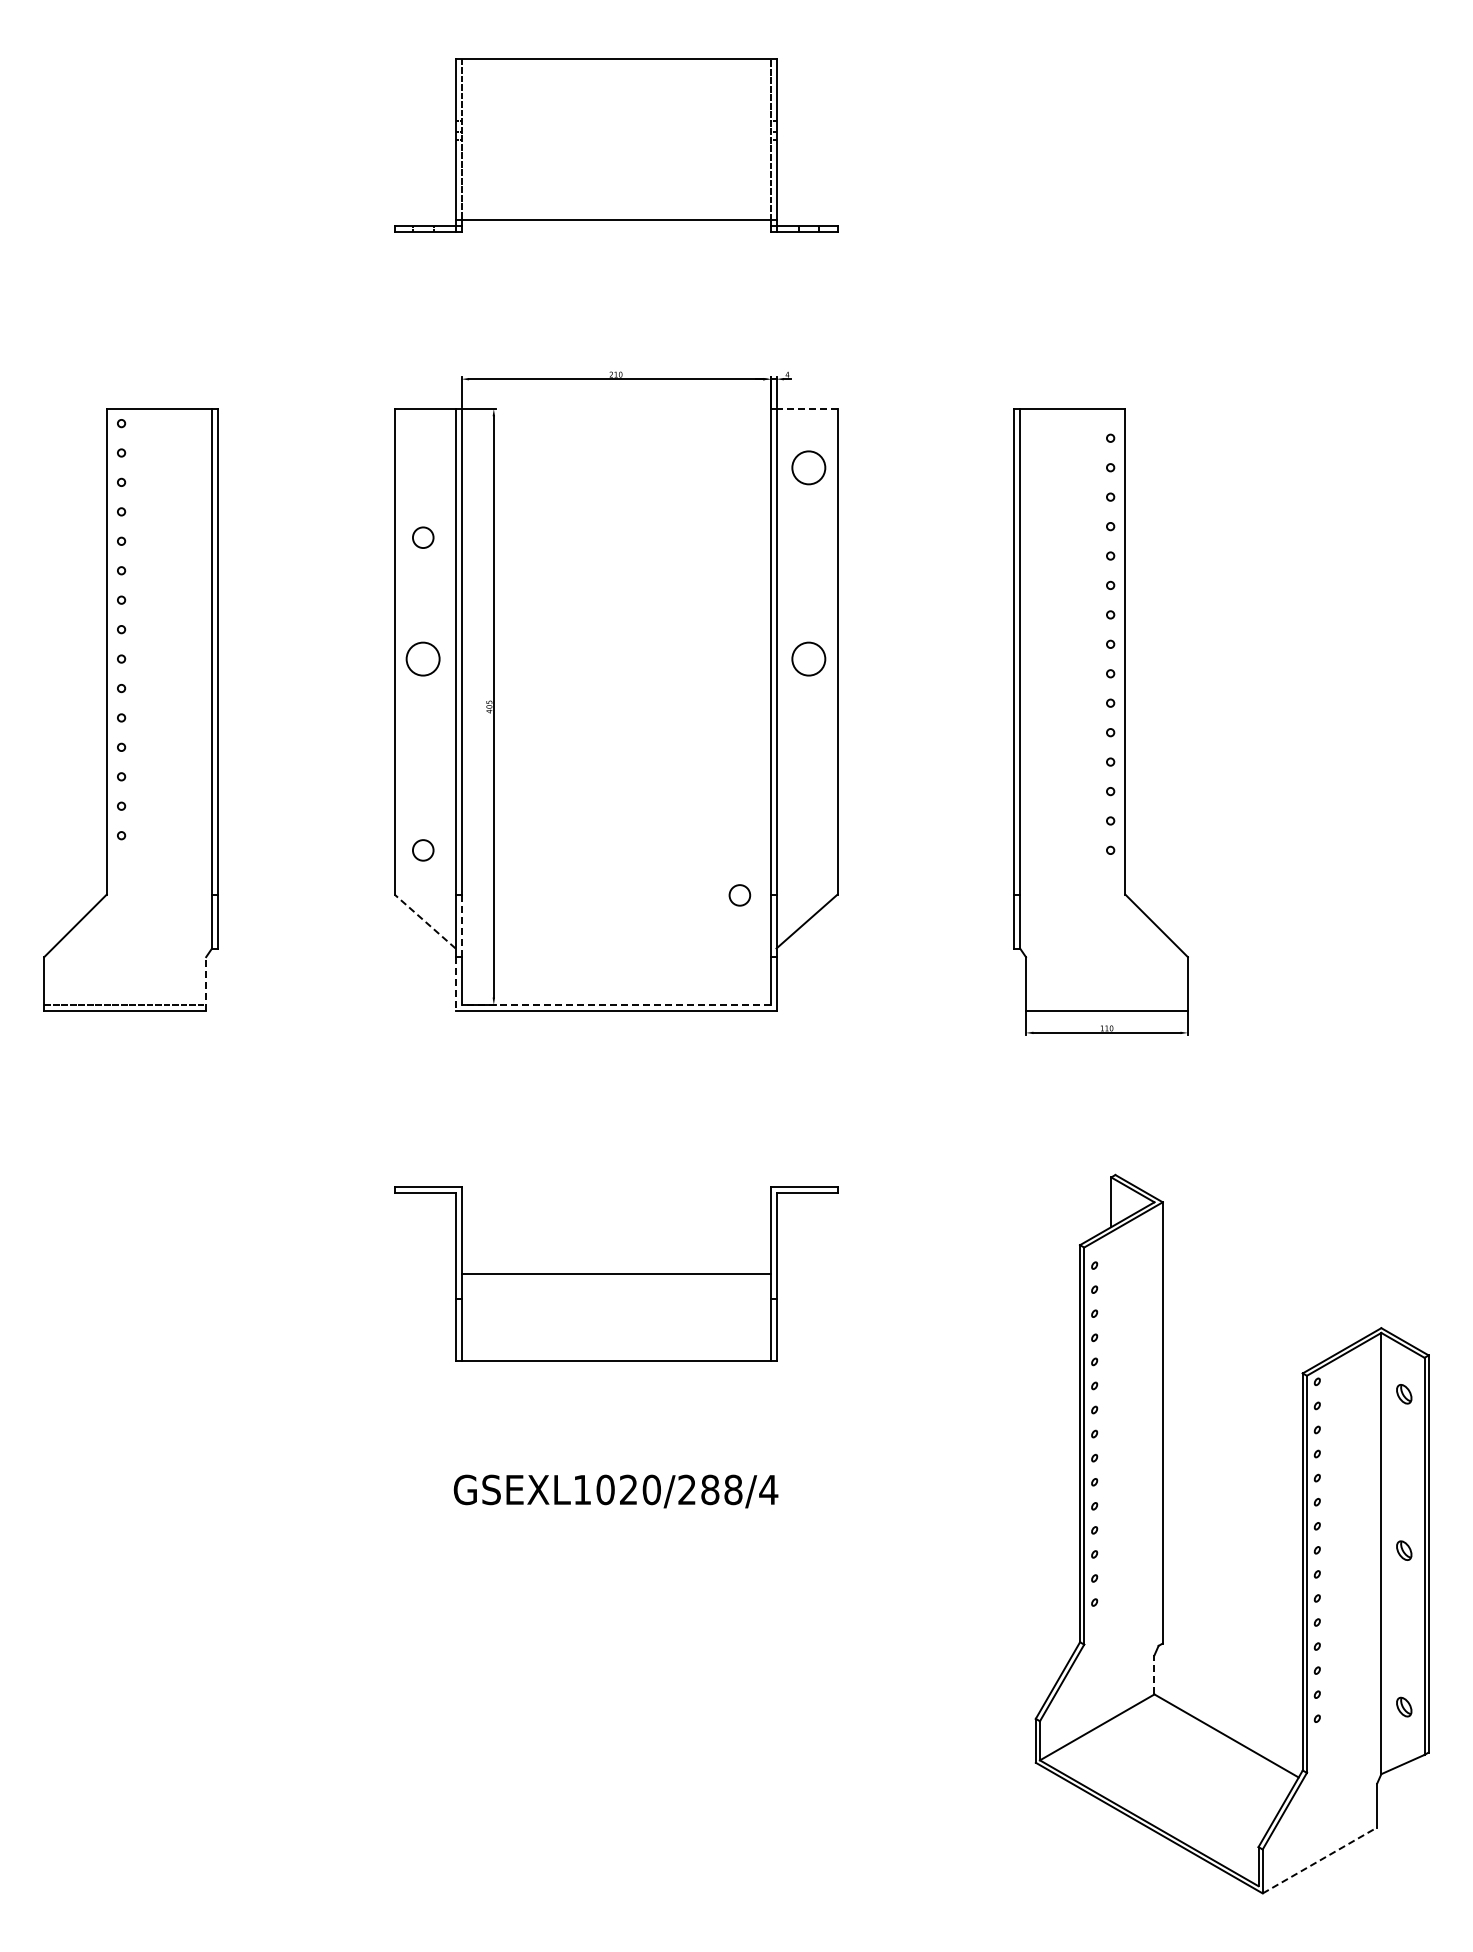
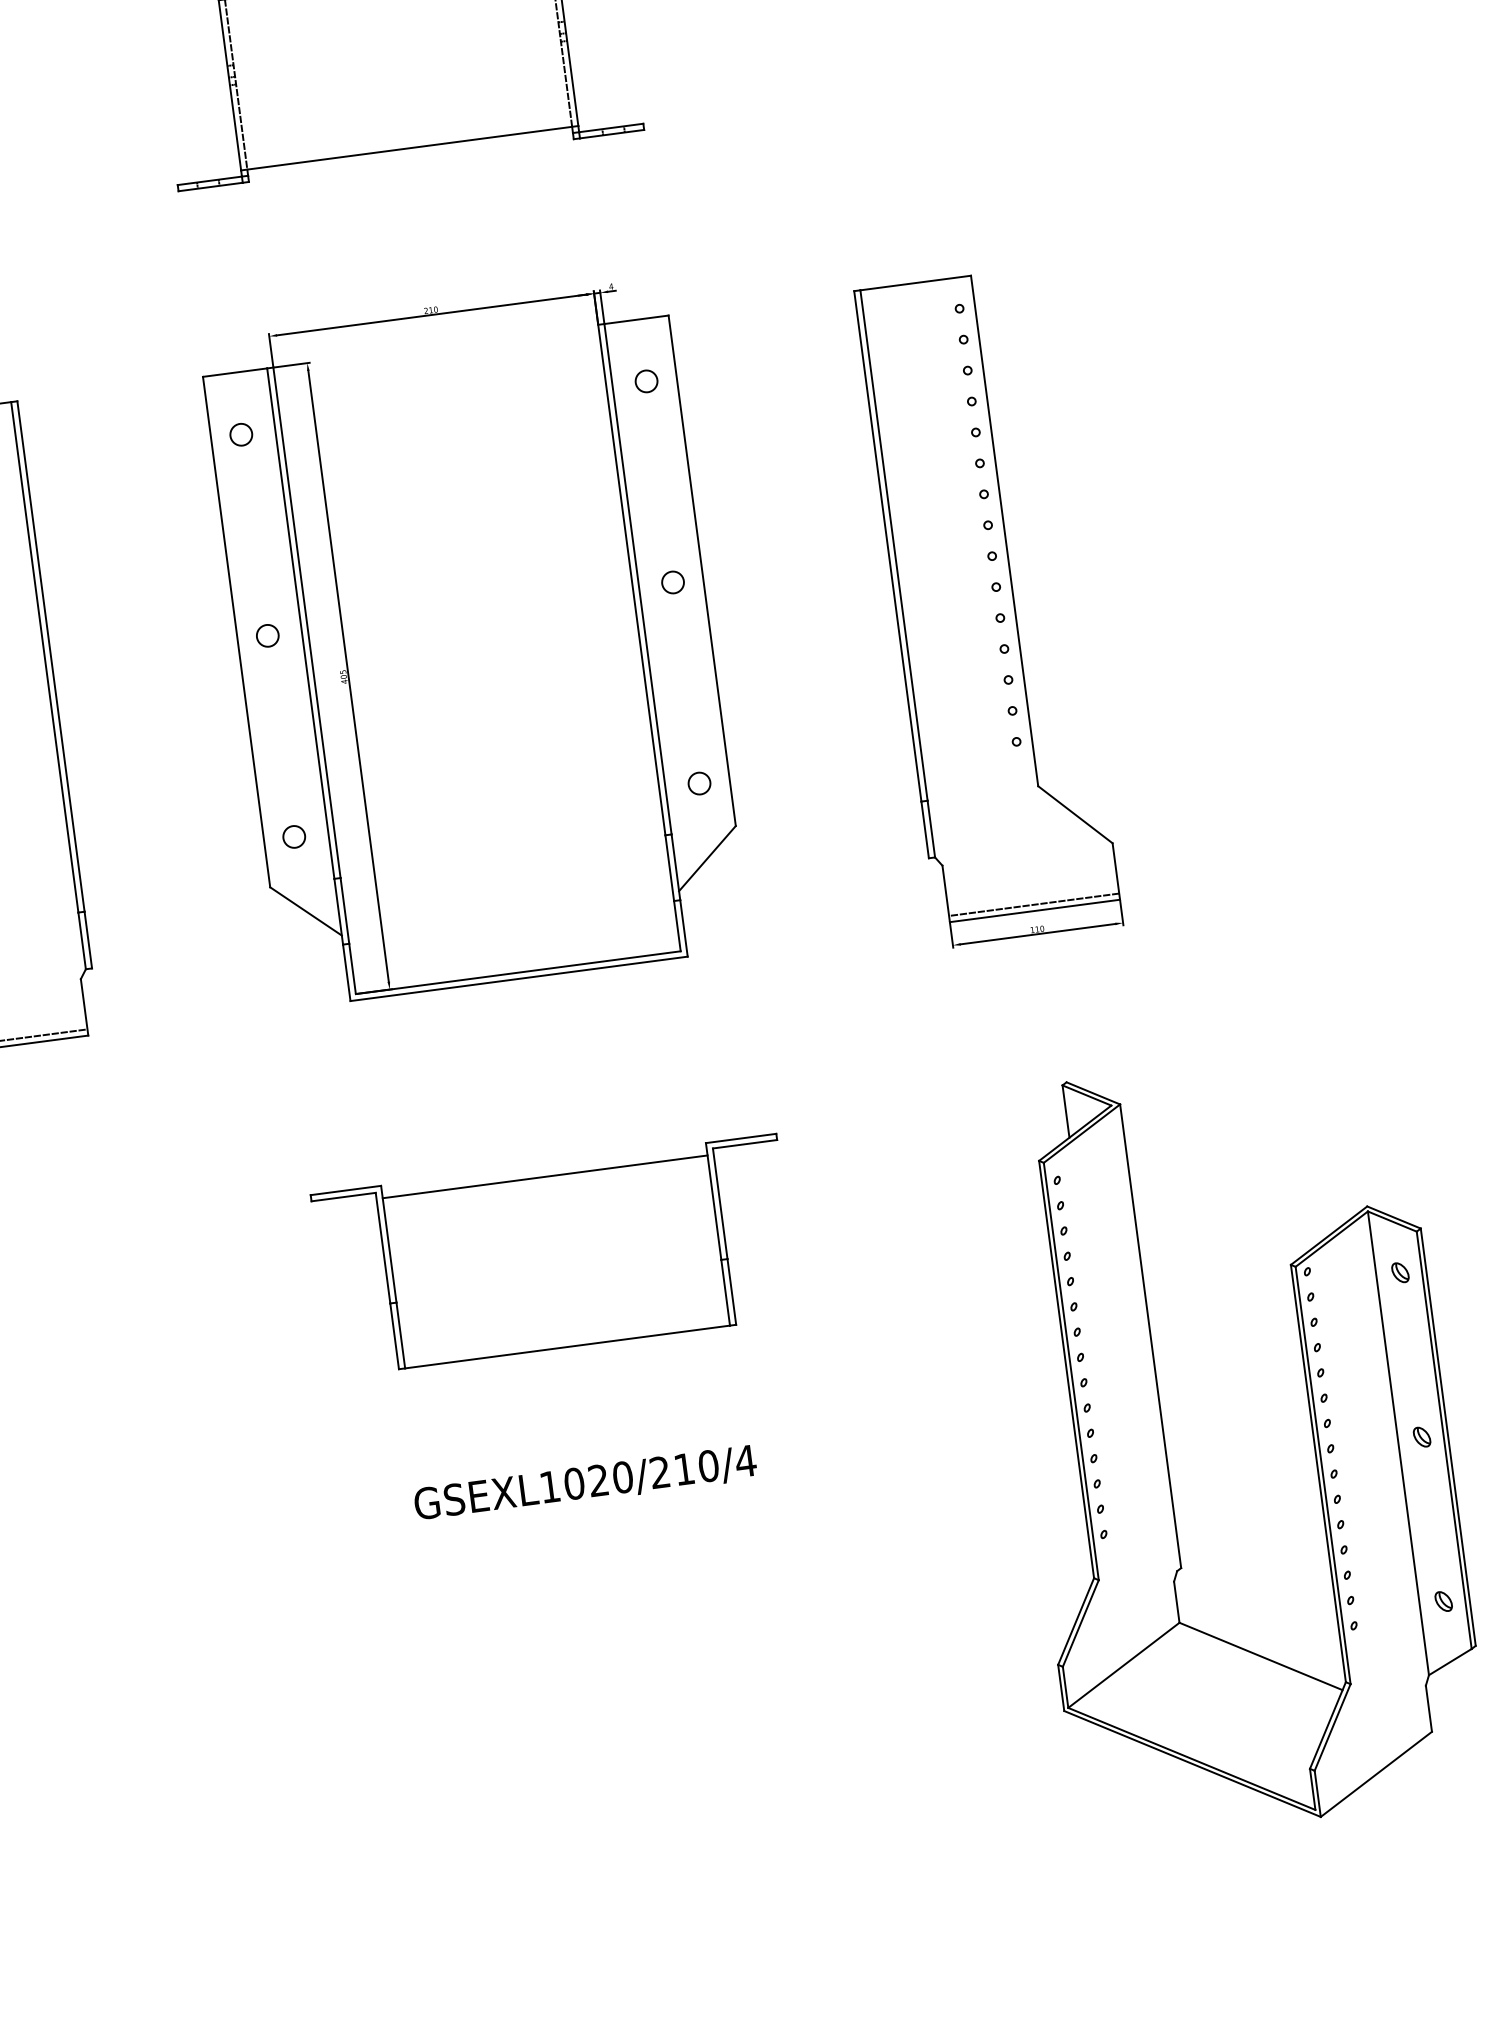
line: (807, 408) -> (636, 319), dashed -> solid
circle: (808, 467) -> (646, 381), size x0.62
circle: (423, 537) -> (241, 434), moved
circle: (423, 658) -> (267, 635), size x0.62
circle: (808, 658) -> (672, 581), size x0.62
circle: (739, 895) -> (699, 783), moved
line: (425, 921) -> (306, 911), dashed -> solid
line: (461, 926) -> (344, 911), dashed -> solid
line: (206, 983) -> (84, 1006), dashed -> solid
line: (455, 983) -> (346, 972), dashed -> solid
line: (616, 1004) -> (518, 972), dashed -> solid
line: (1106, 1004) -> (1033, 904), added
line: (615, 1274) -> (544, 1177), moved
text: (721, 1489) -> (696, 1467), GSEXL1020/288/4 -> GSEXL1020/210/4
line: (1154, 1674) -> (1176, 1601), dashed -> solid
line: (1320, 1860) -> (1376, 1774), dashed -> solid

